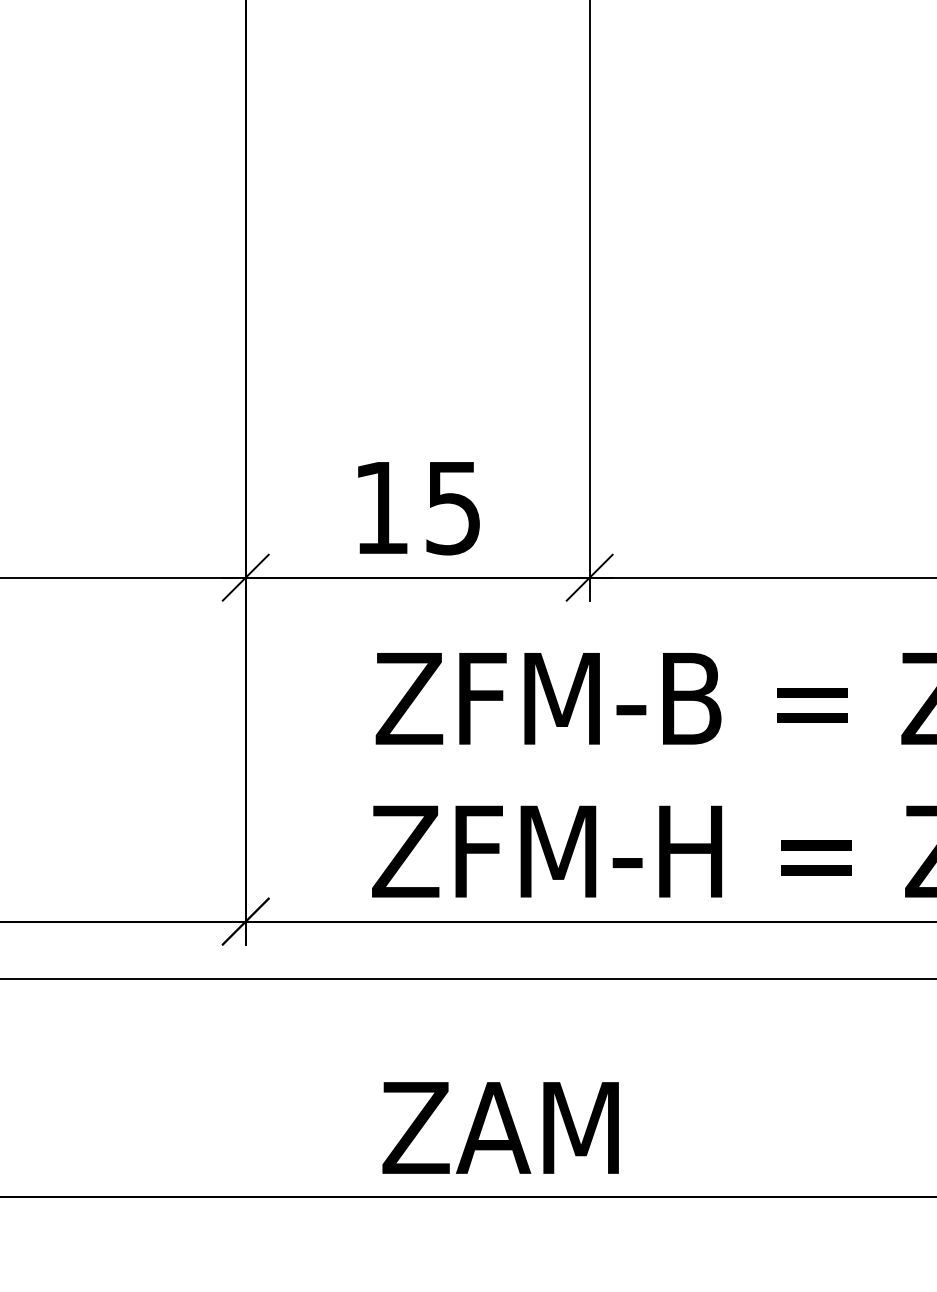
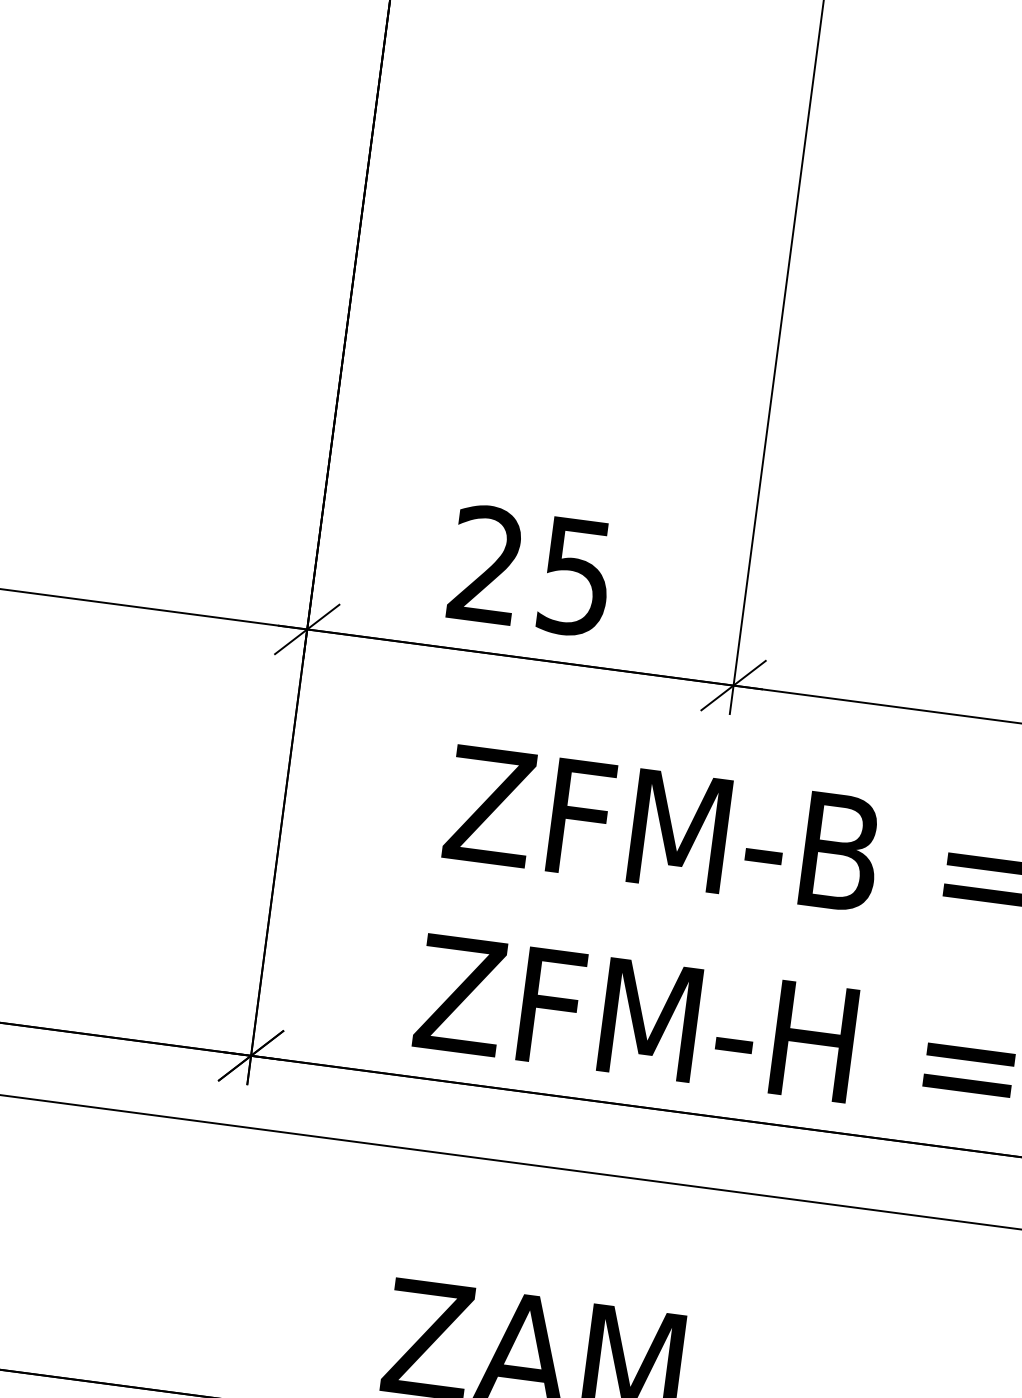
text: (380, 506) -> (485, 563), 15 -> 25

